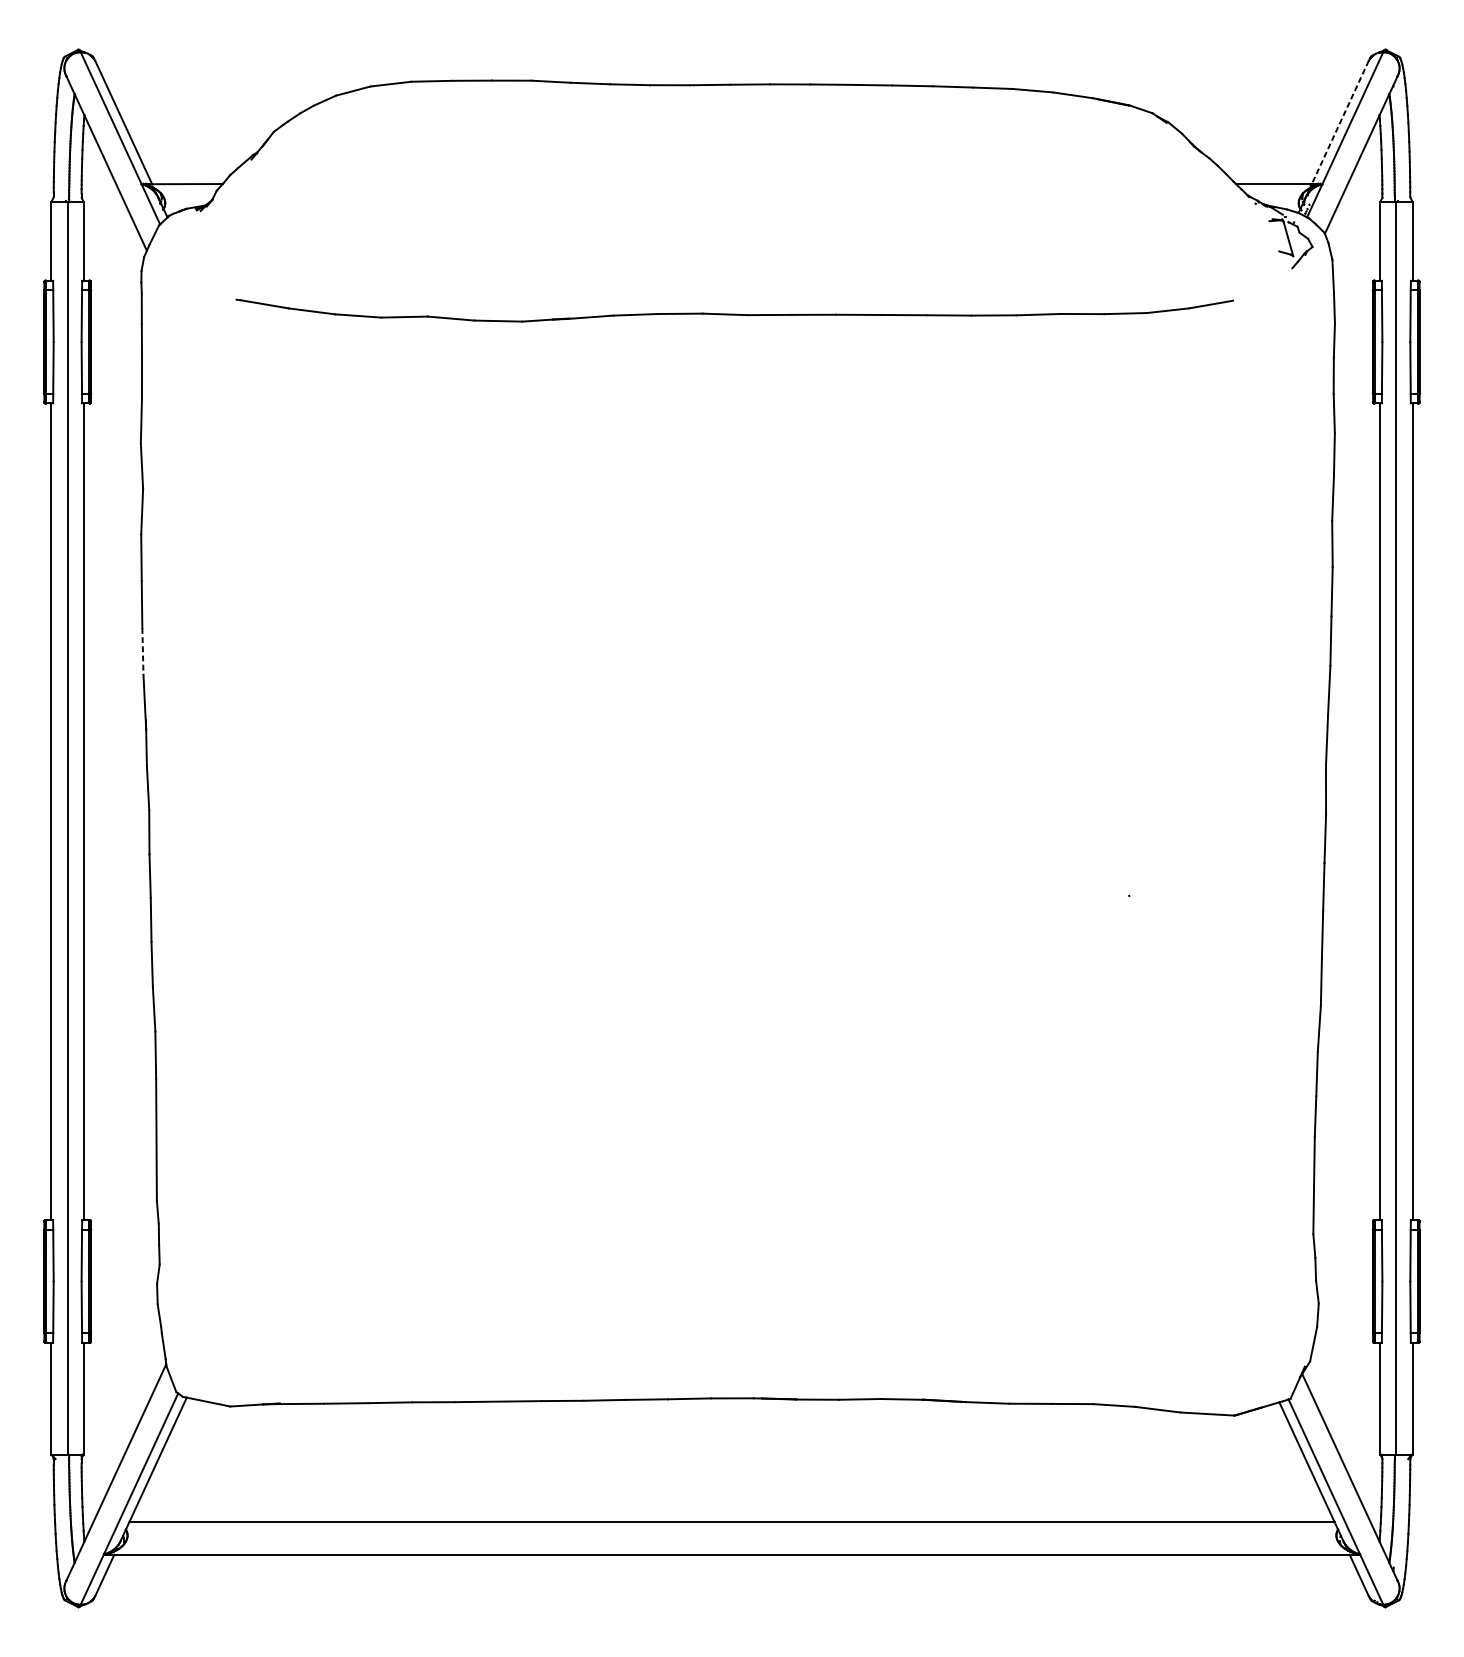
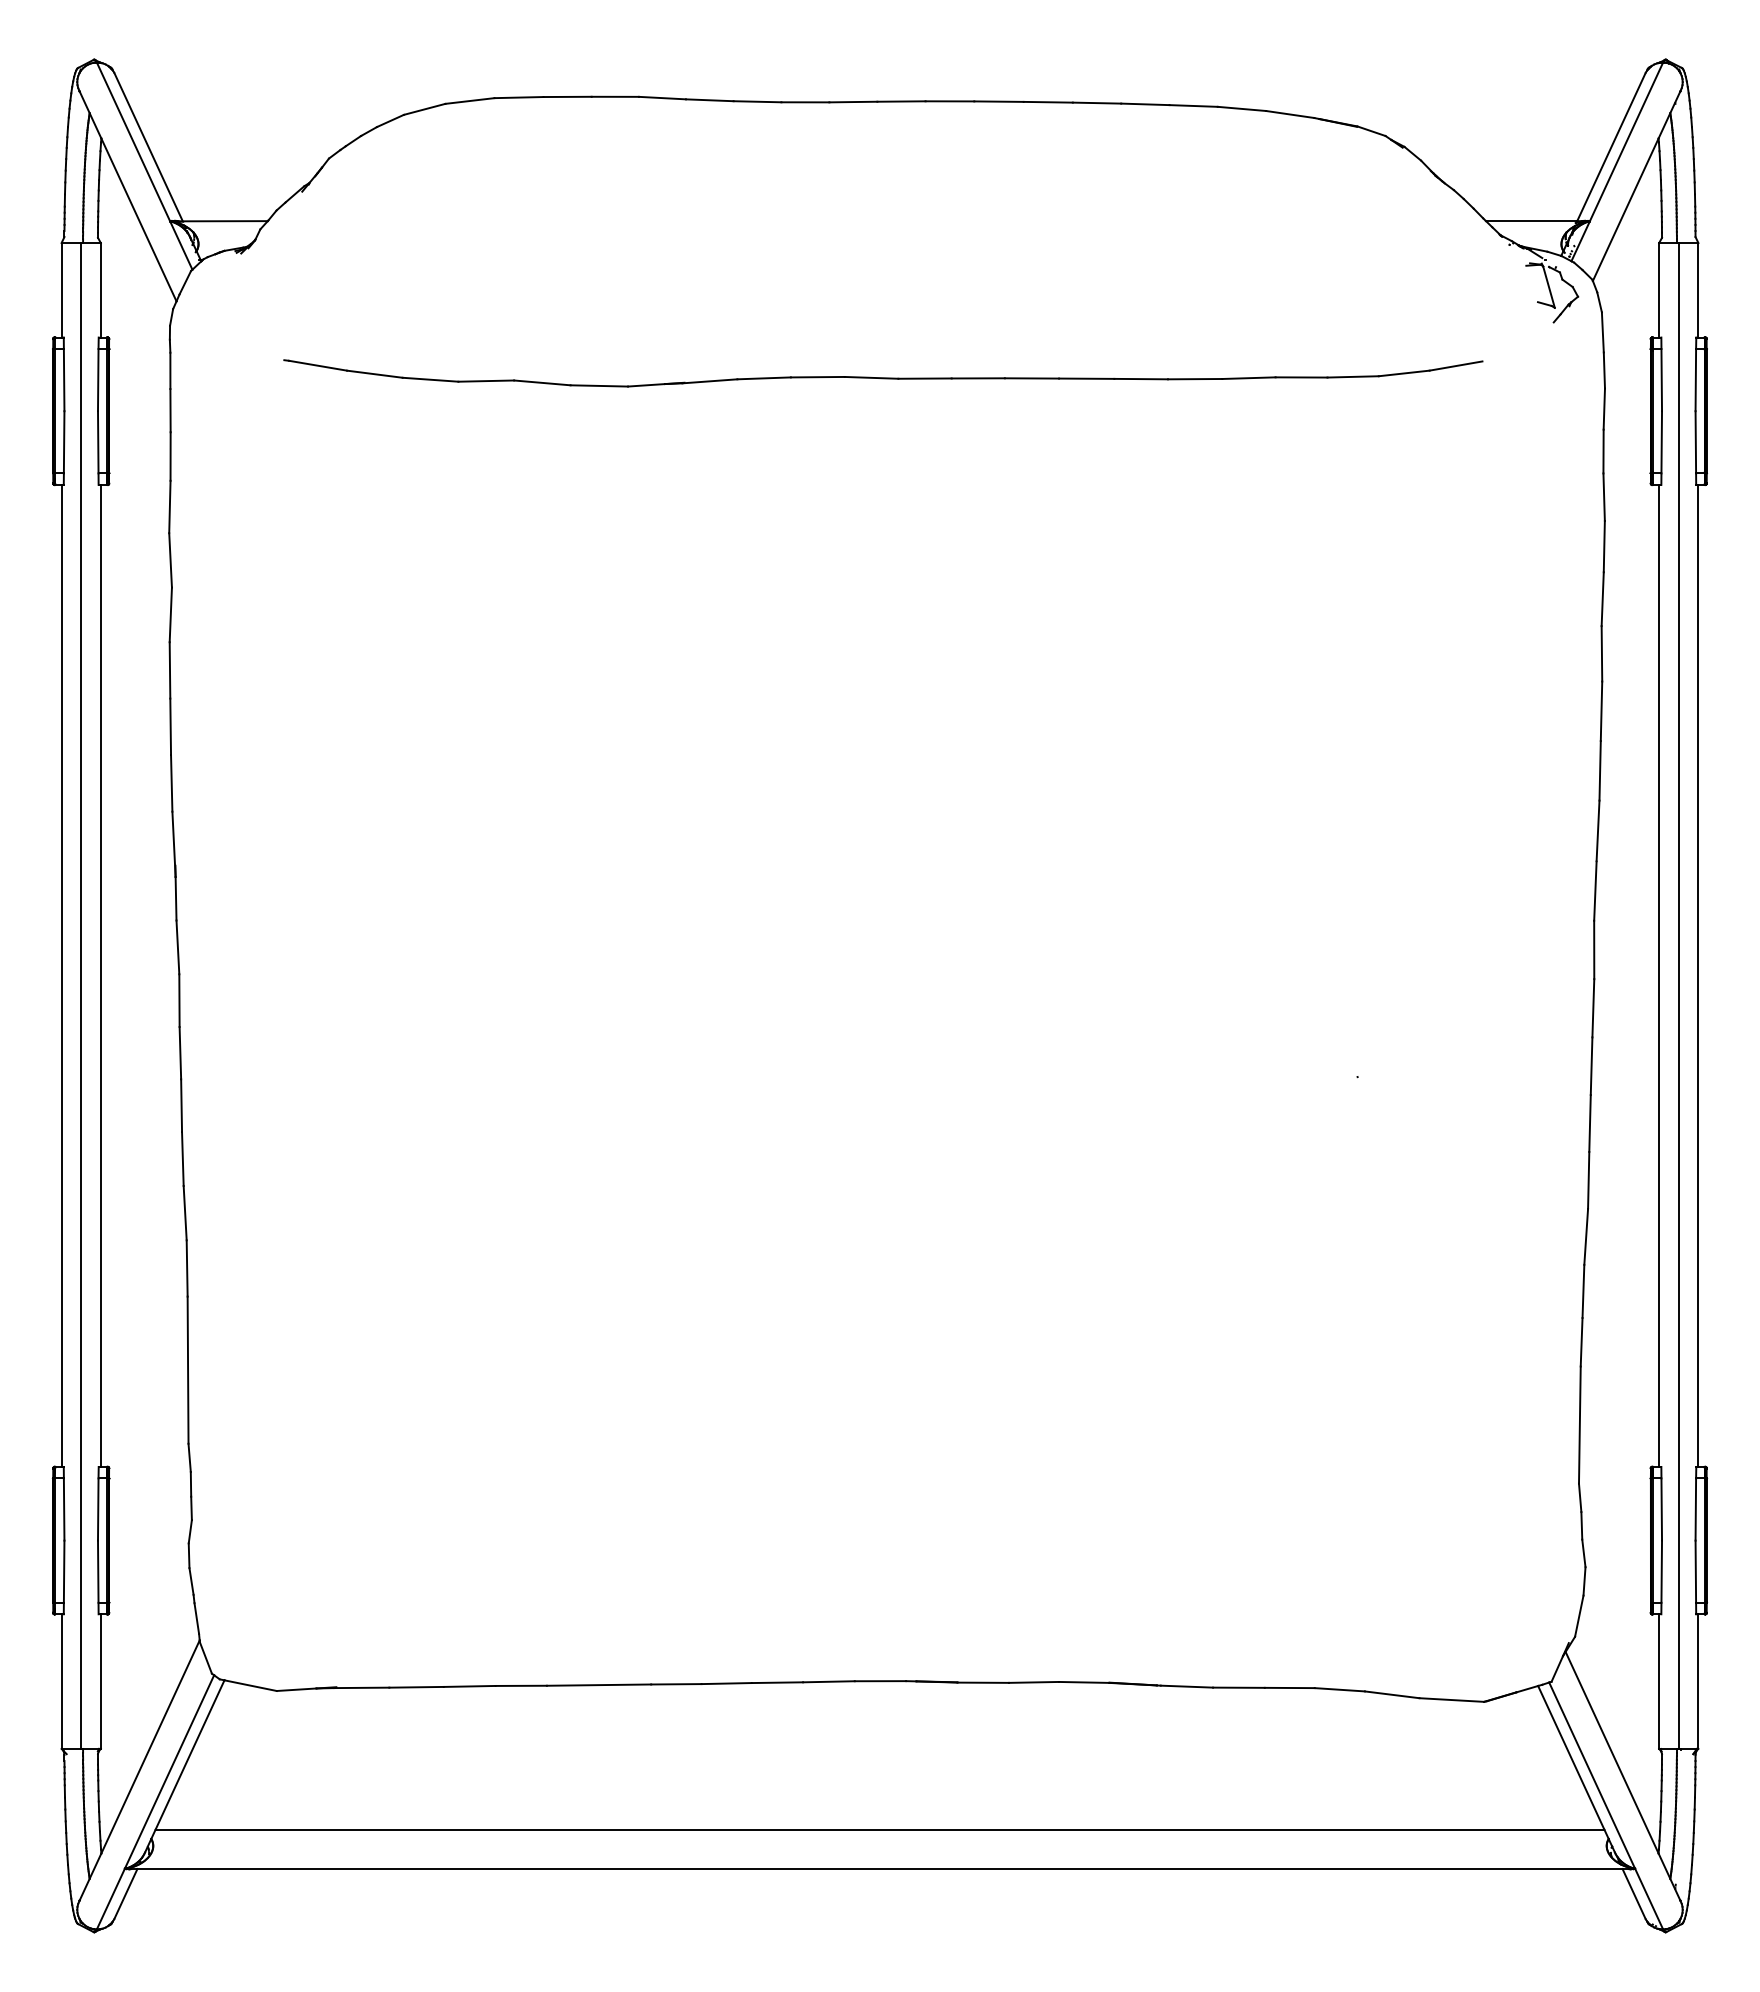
line: (1340, 121) -> (1611, 146), dashed -> solid
line: (142, 651) -> (171, 783), dashed -> solid

